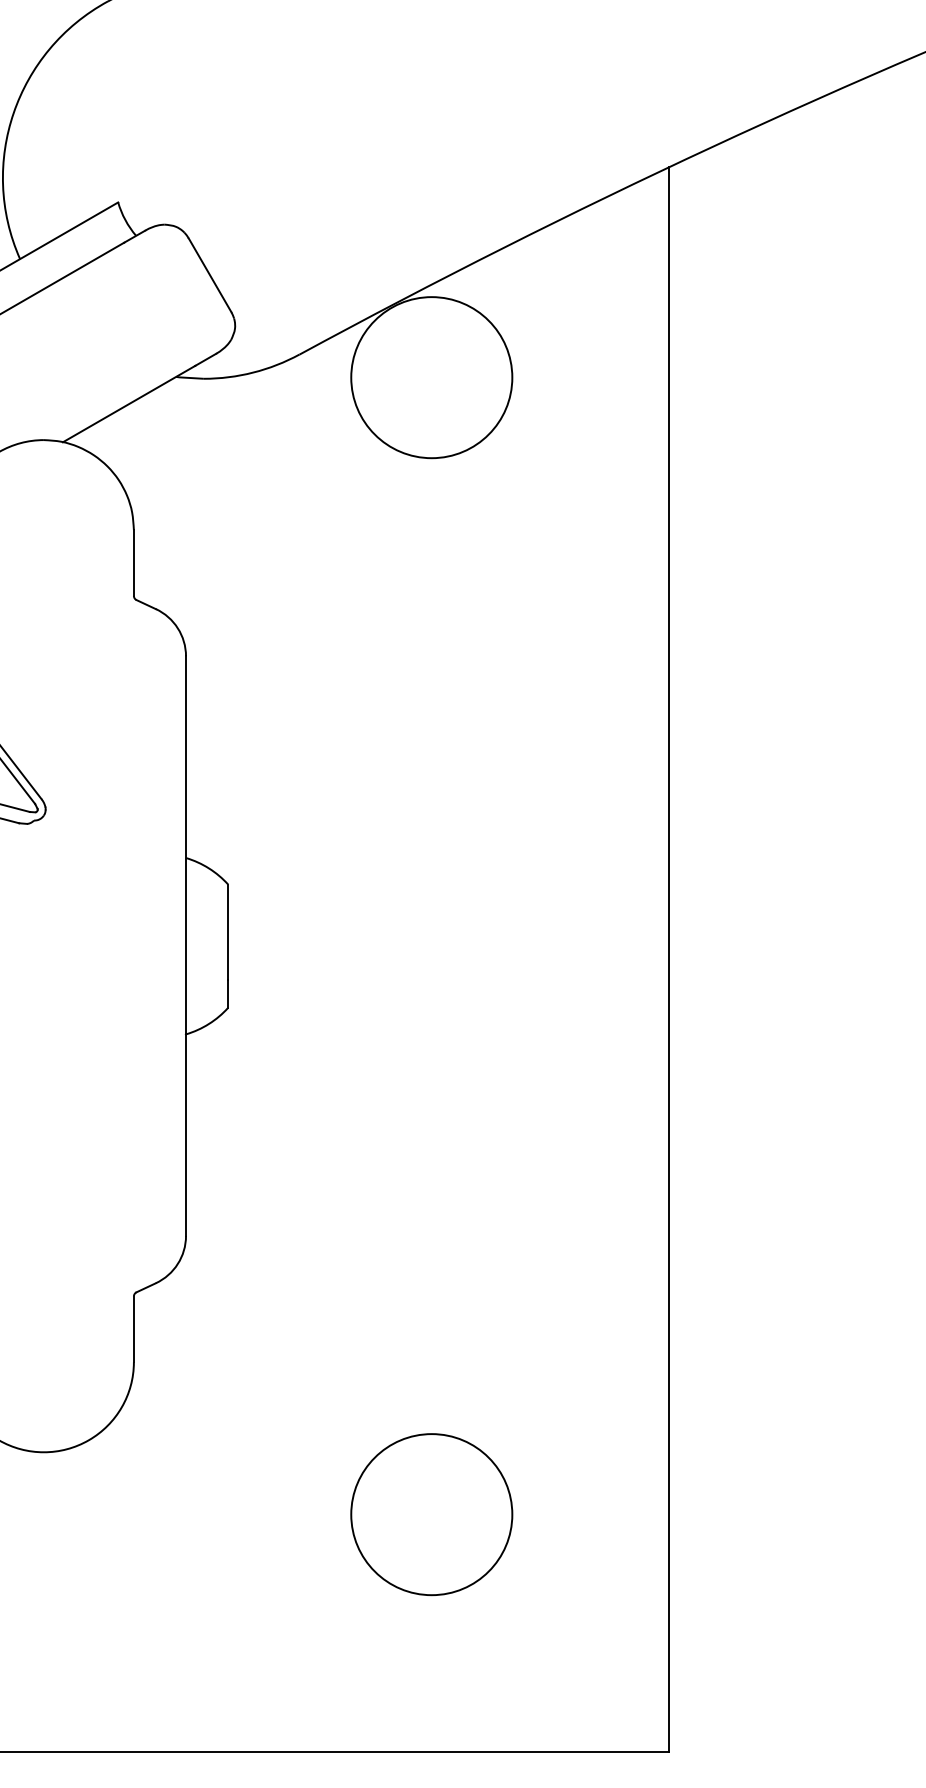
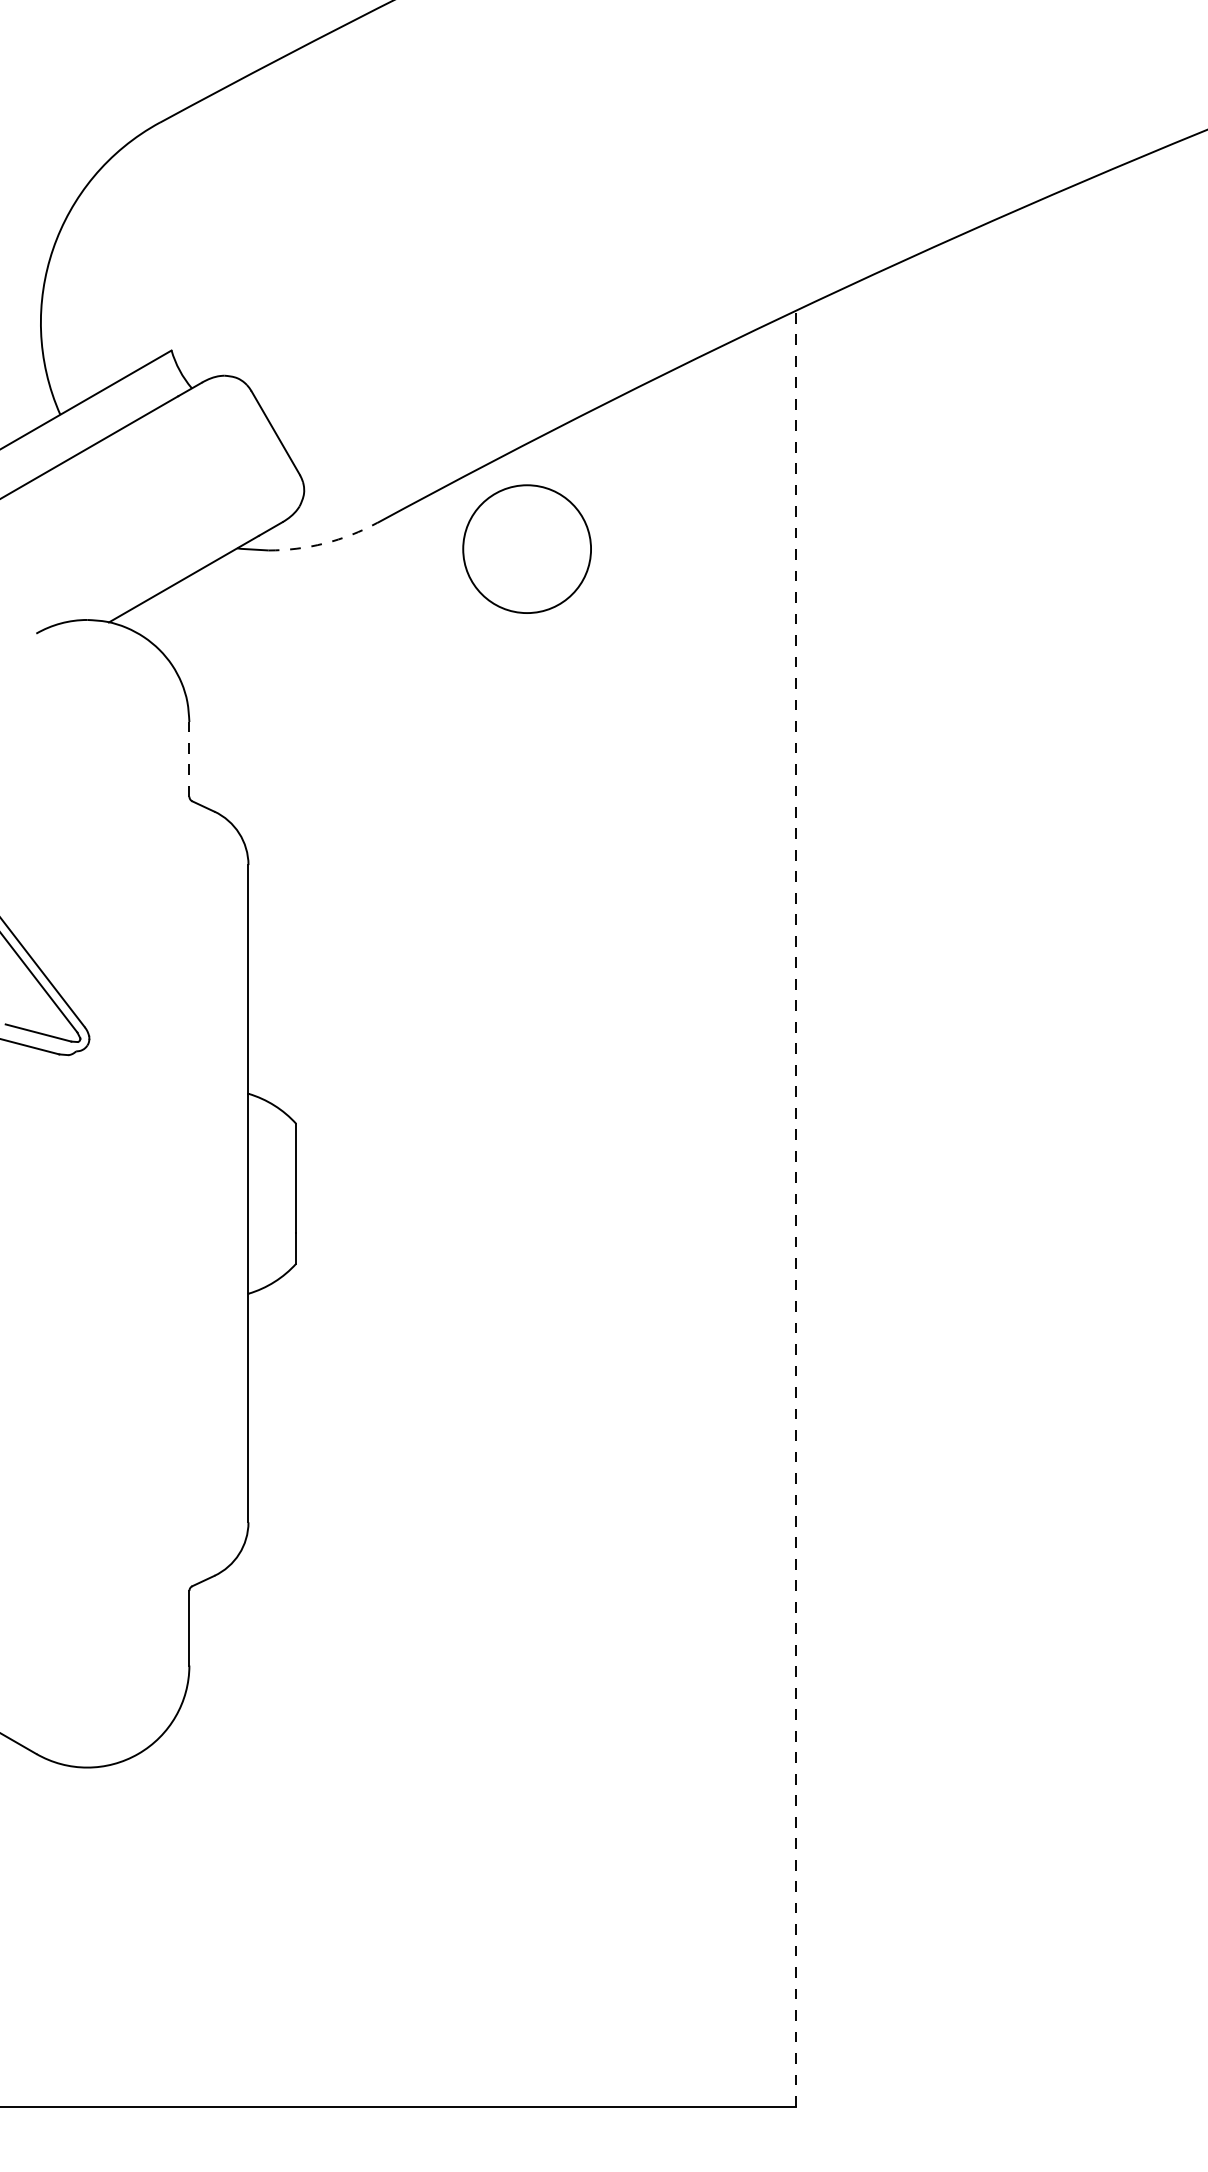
arc: (253, 372) -> (324, 543), solid -> dashed
circle: (431, 377) -> (526, 548), size x0.7
line: (133, 562) -> (189, 758), solid -> dashed
line: (668, 959) -> (795, 1208), solid -> dashed
circle: (432, 1514) -> (527, 1838), removed

